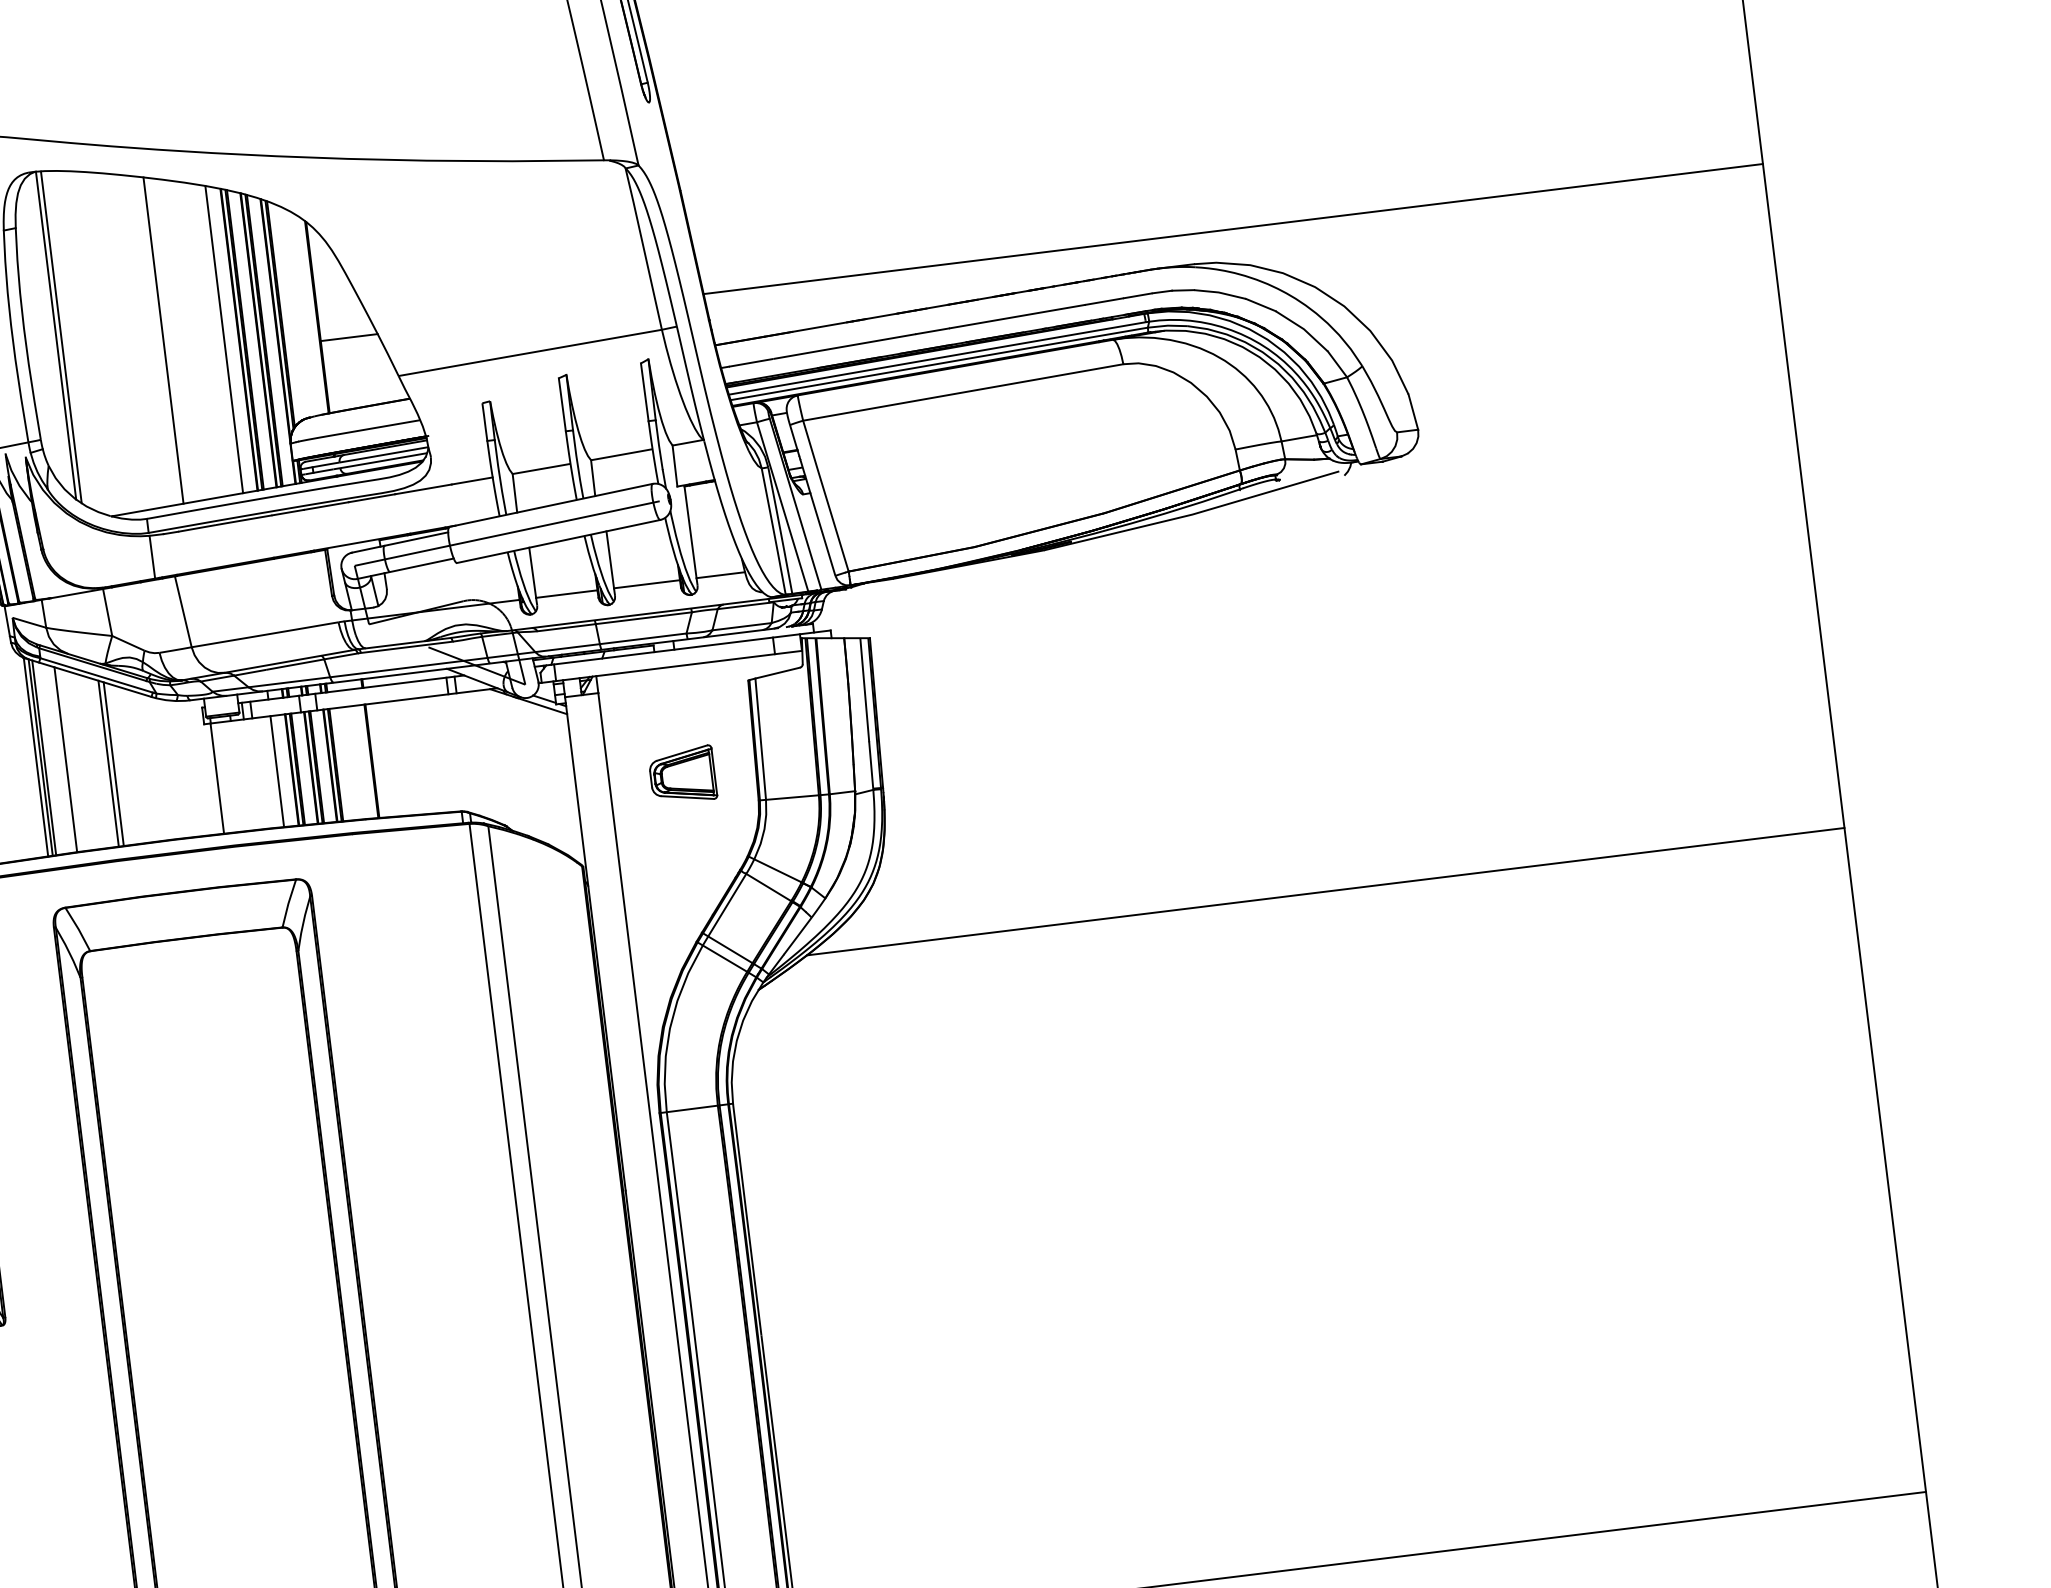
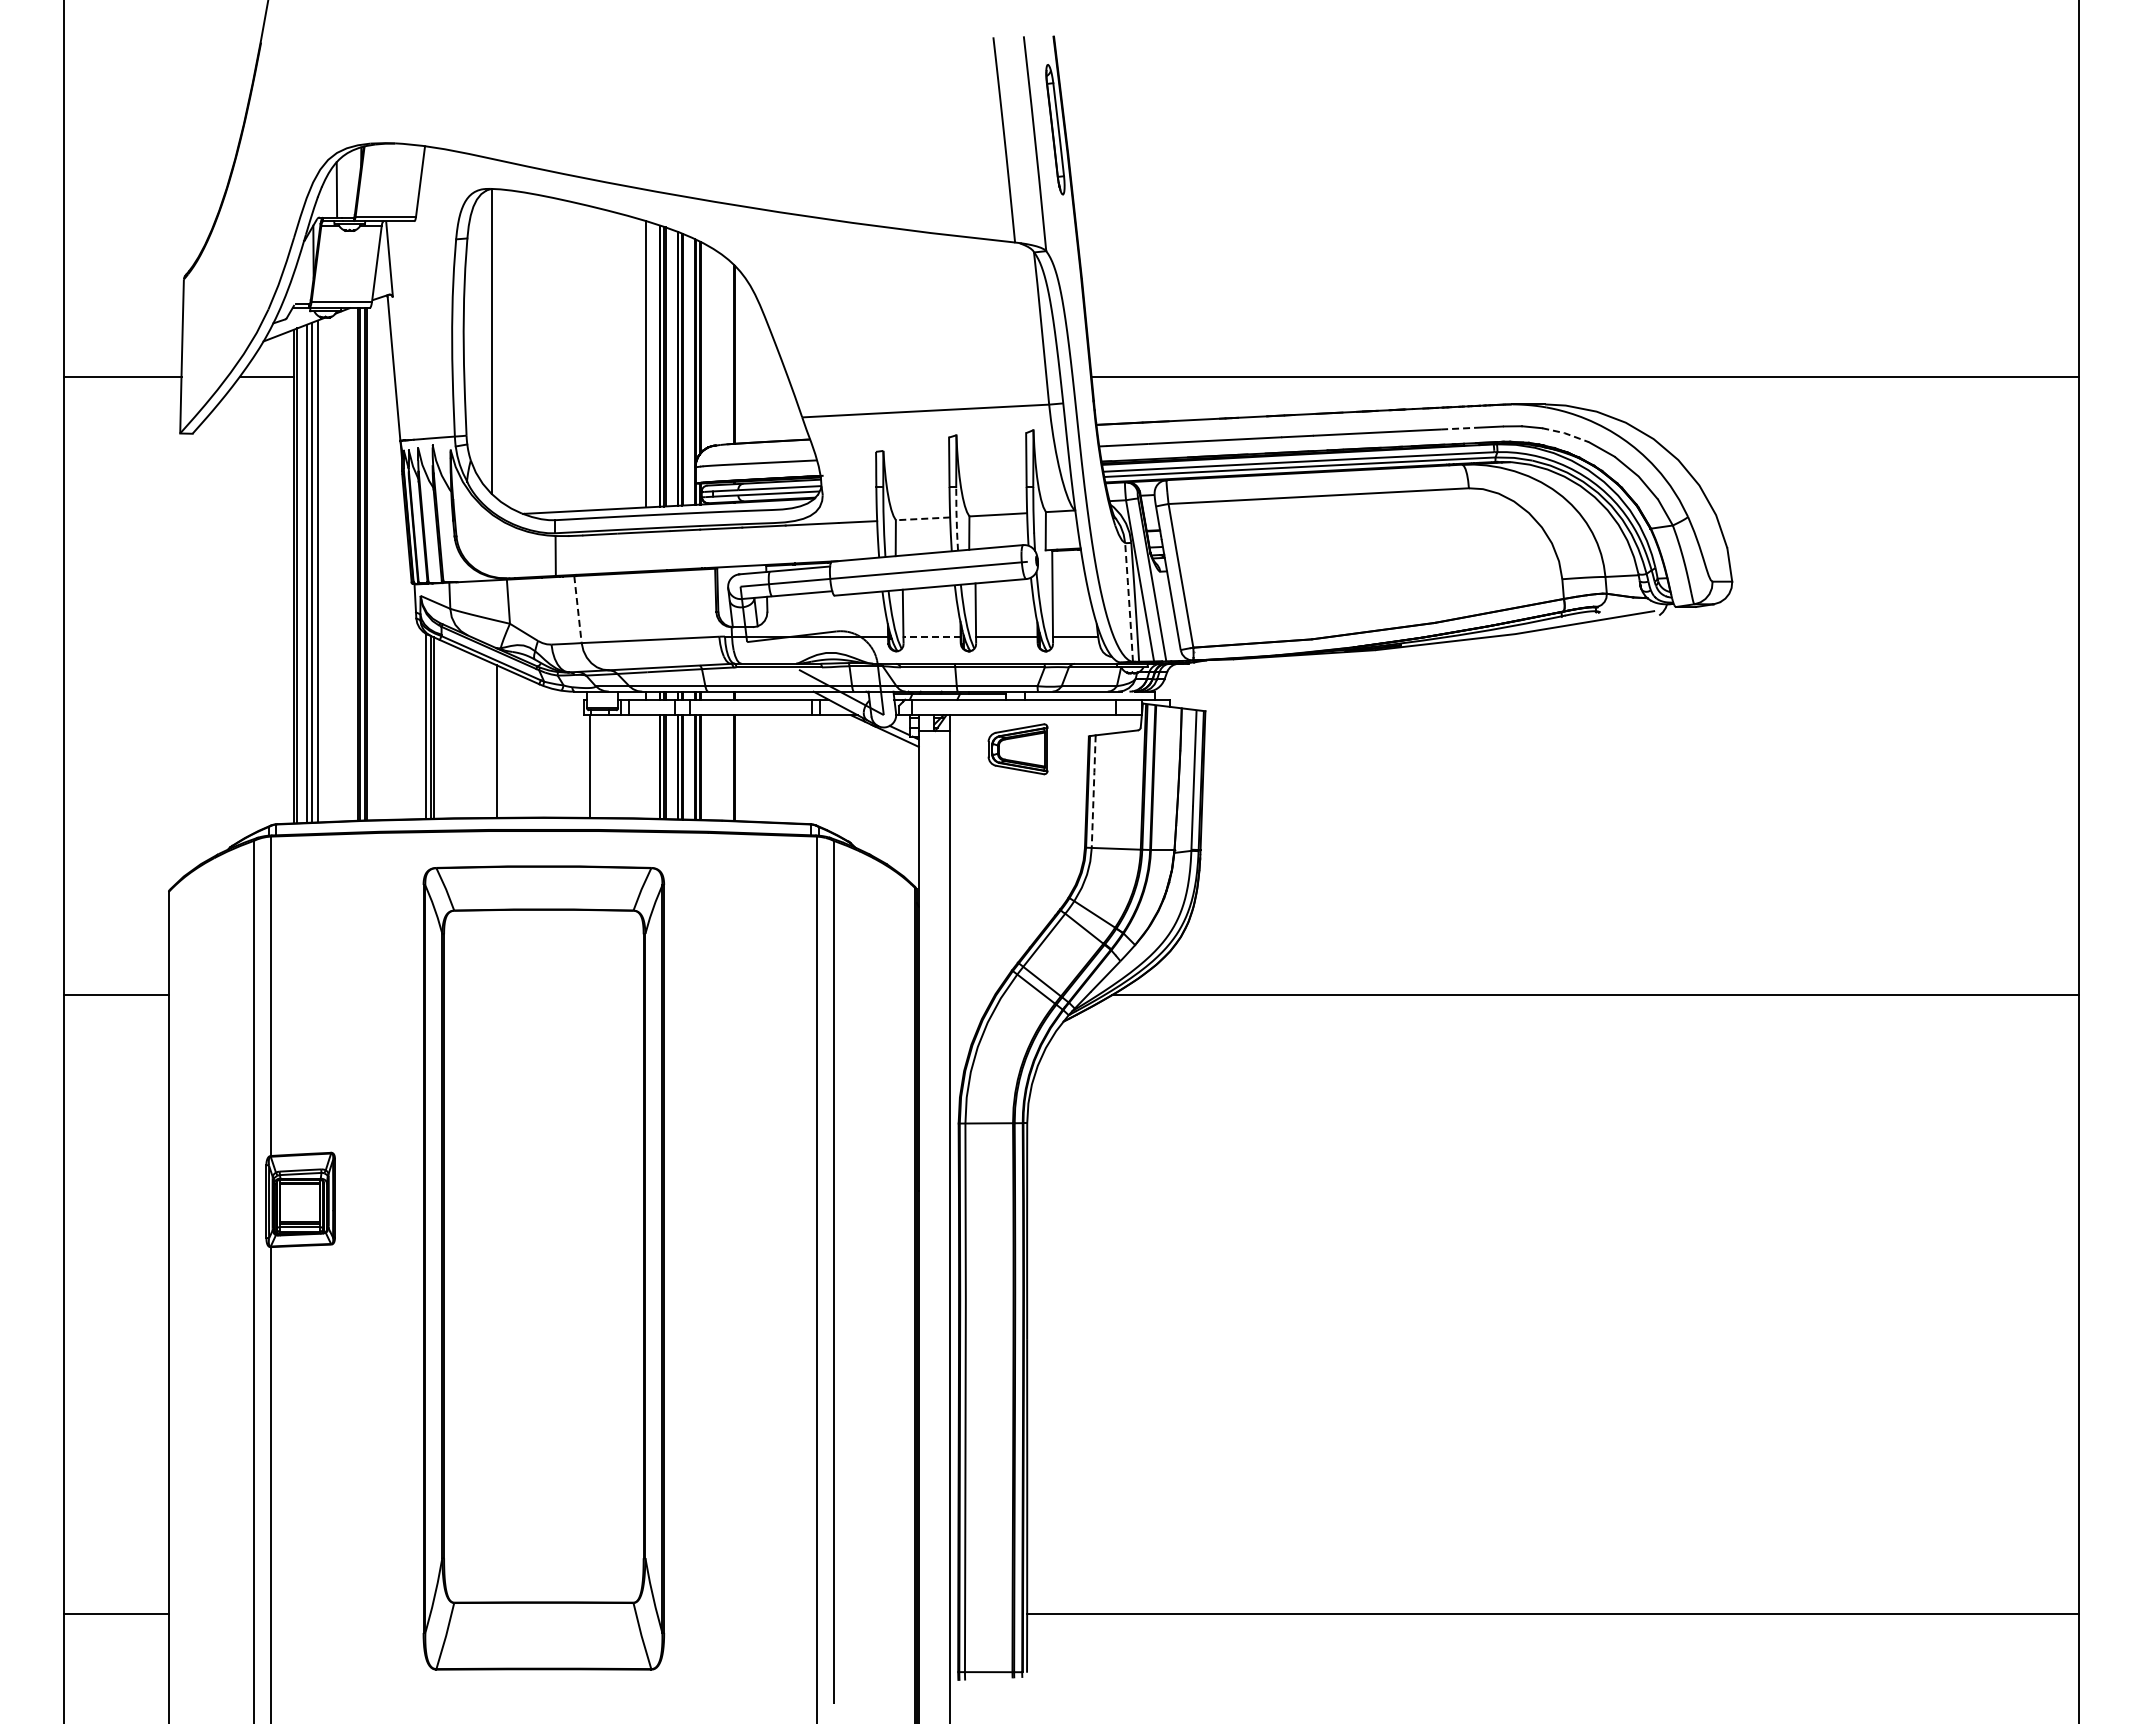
line: (1219, 292) -> (1565, 433), solid -> dashed
line: (1105, 301) -> (1459, 428), solid -> dashed
line: (60, 337) -> (496, 343), removed
line: (348, 337) -> (760, 376), removed
line: (163, 340) -> (590, 358), removed
line: (577, 464) -> (956, 518), solid -> dashed
line: (540, 468) -> (922, 518), solid -> dashed
line: (774, 530) -> (1129, 601), solid -> dashed
line: (567, 593) -> (932, 636), solid -> dashed
line: (182, 611) -> (577, 609), solid -> dashed
line: (760, 739) -> (1093, 791), solid -> dashed
line: (65, 760) -> (453, 732), removed
line: (108, 763) -> (492, 740), removed
line: (277, 771) -> (646, 766), removed
part: (682, 775) -> (1017, 749), moved

